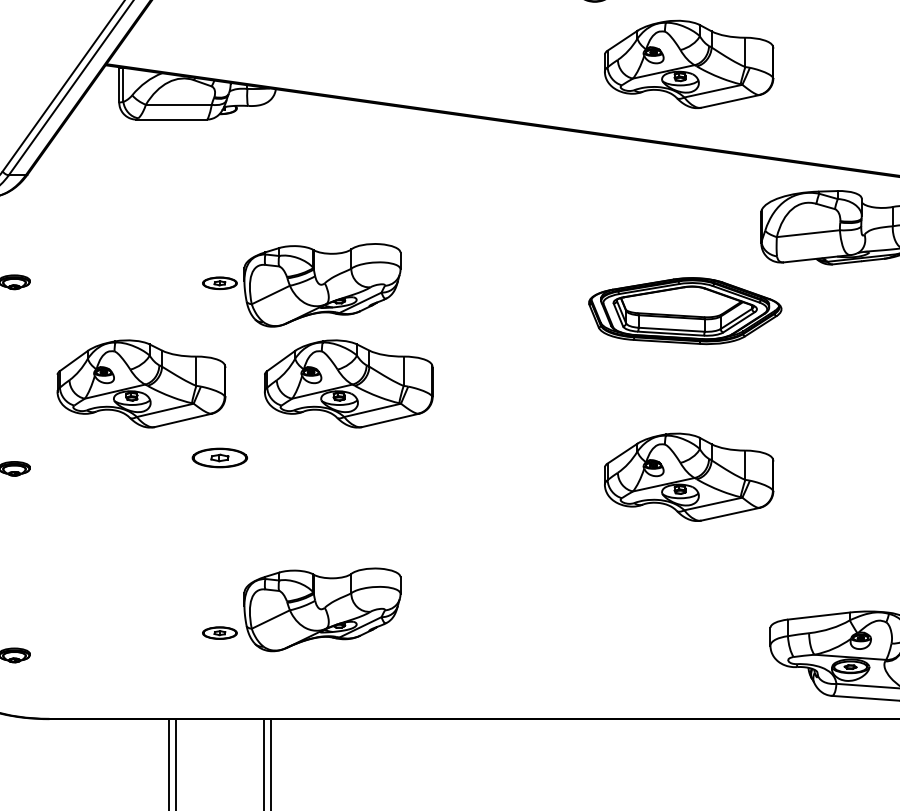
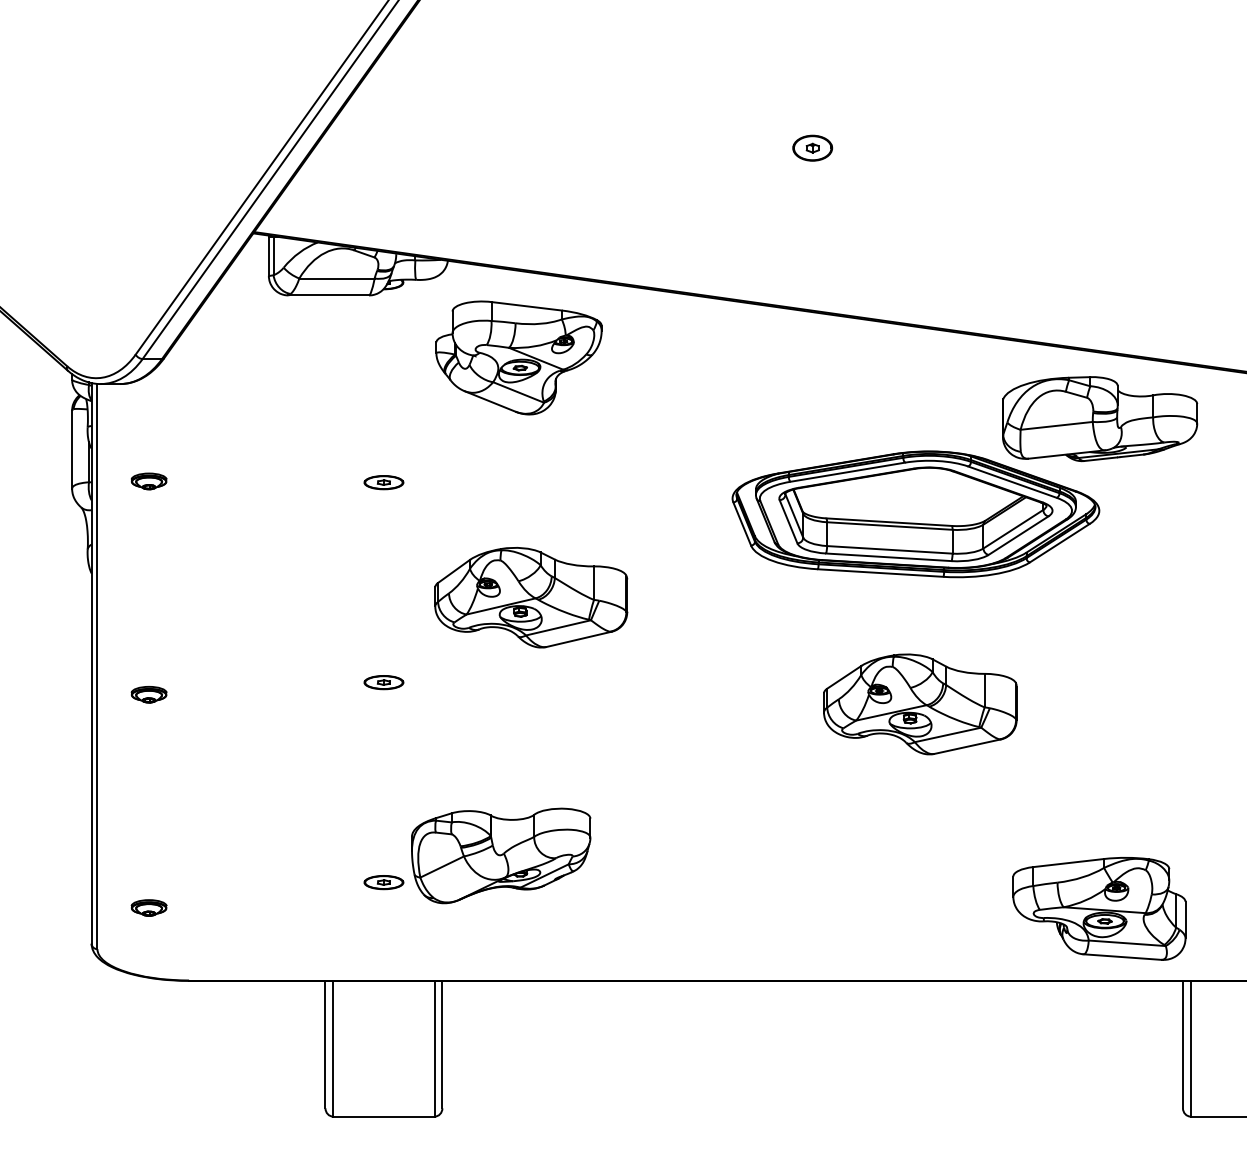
part: (689, 64) -> (920, 232), removed
part: (337, 173) -> (518, 357), added
part: (322, 284) -> (501, 484), removed
part: (684, 311) -> (915, 514), size x1.67
part: (141, 383) -> (294, 597), removed
part: (219, 458) -> (383, 682), size x0.62

